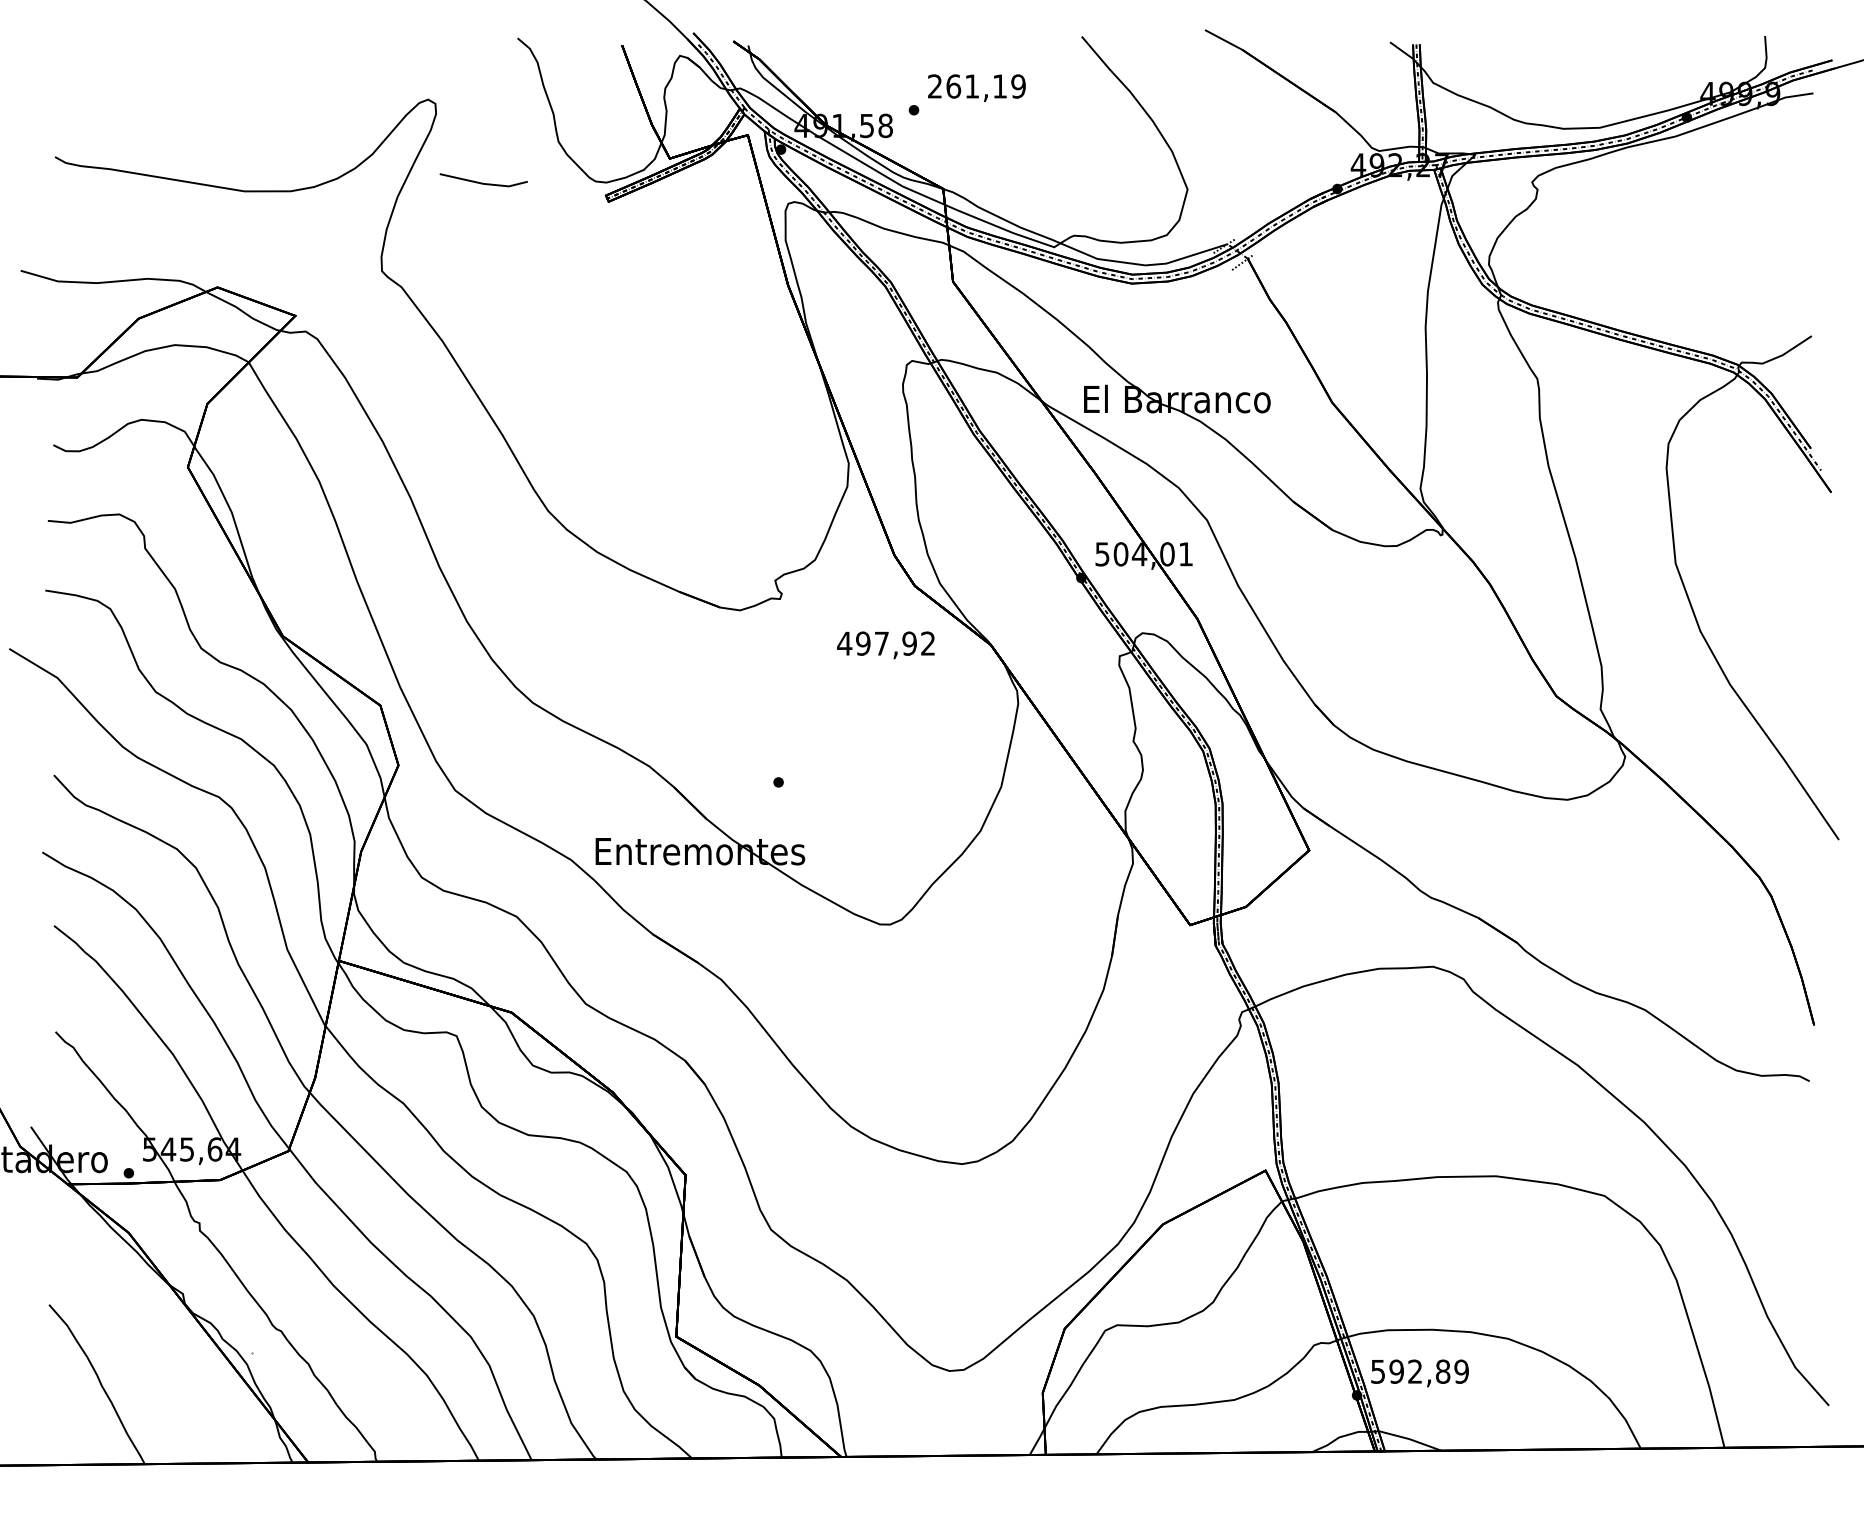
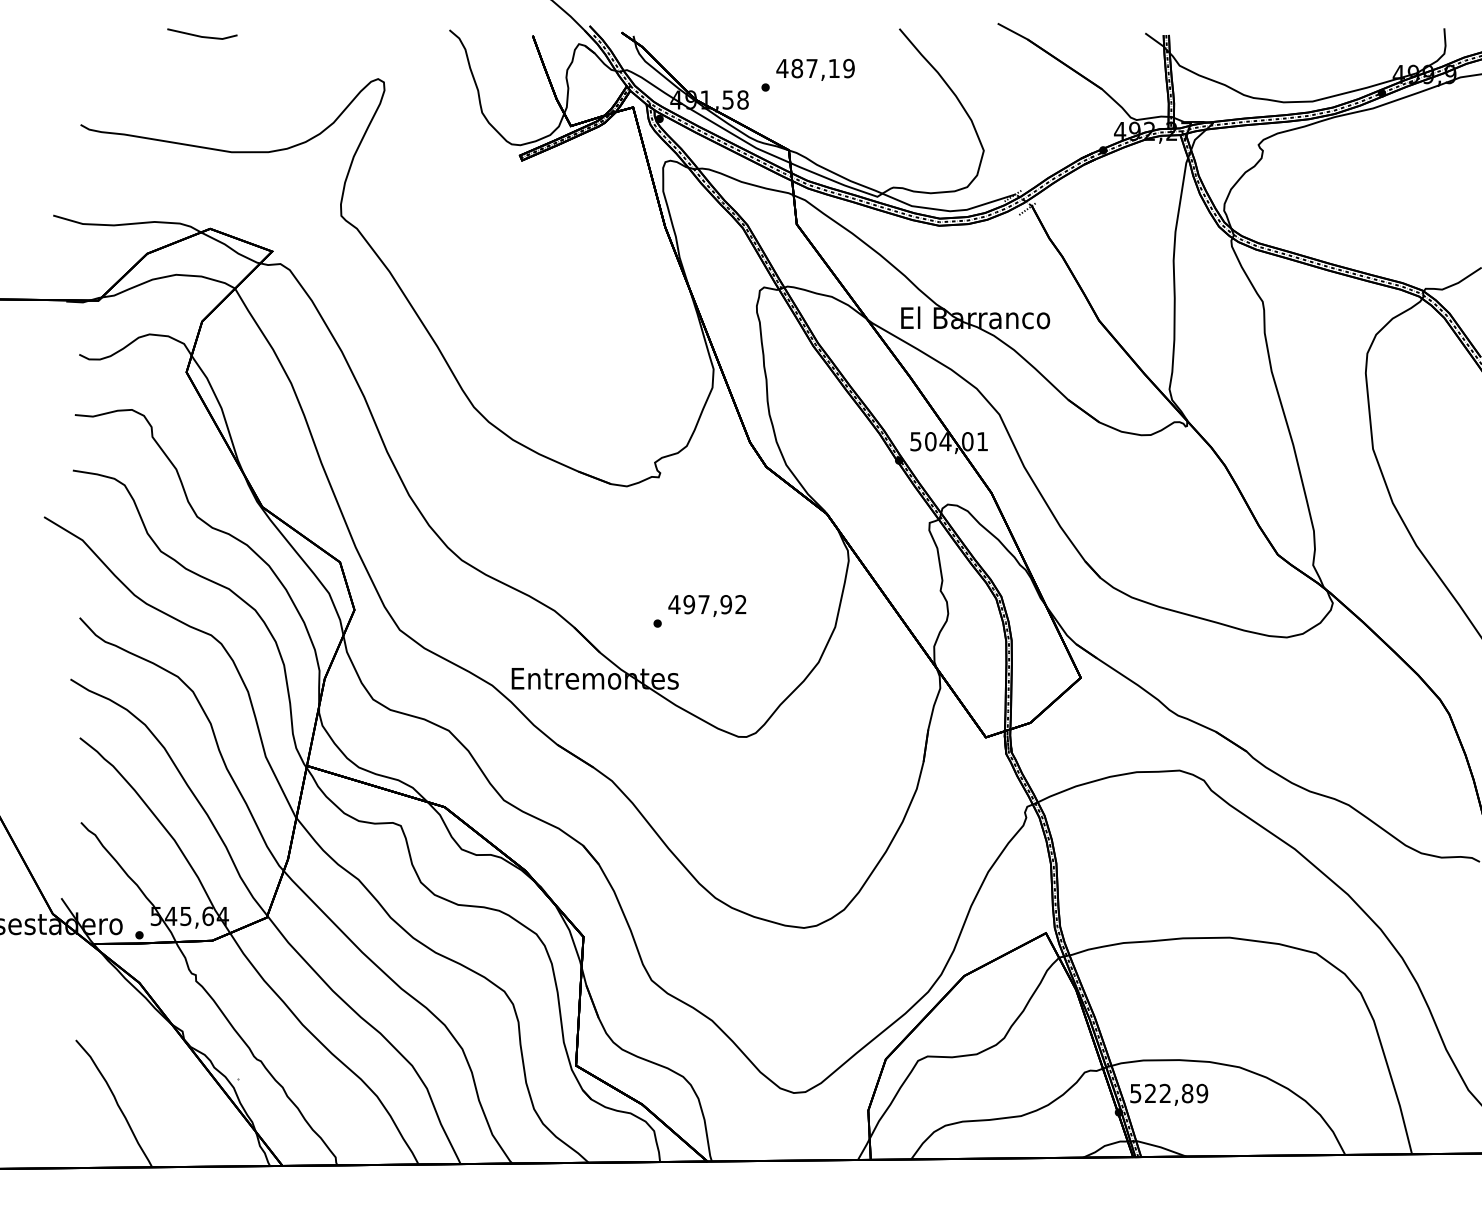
text: (953, 86) -> (797, 68), 261,19 -> 487,19
line: (482, 182) -> (201, 35), moved
text: (885, 645) -> (707, 606), moved
text: (1396, 1371) -> (1150, 1093), 592,89 -> 522,89

